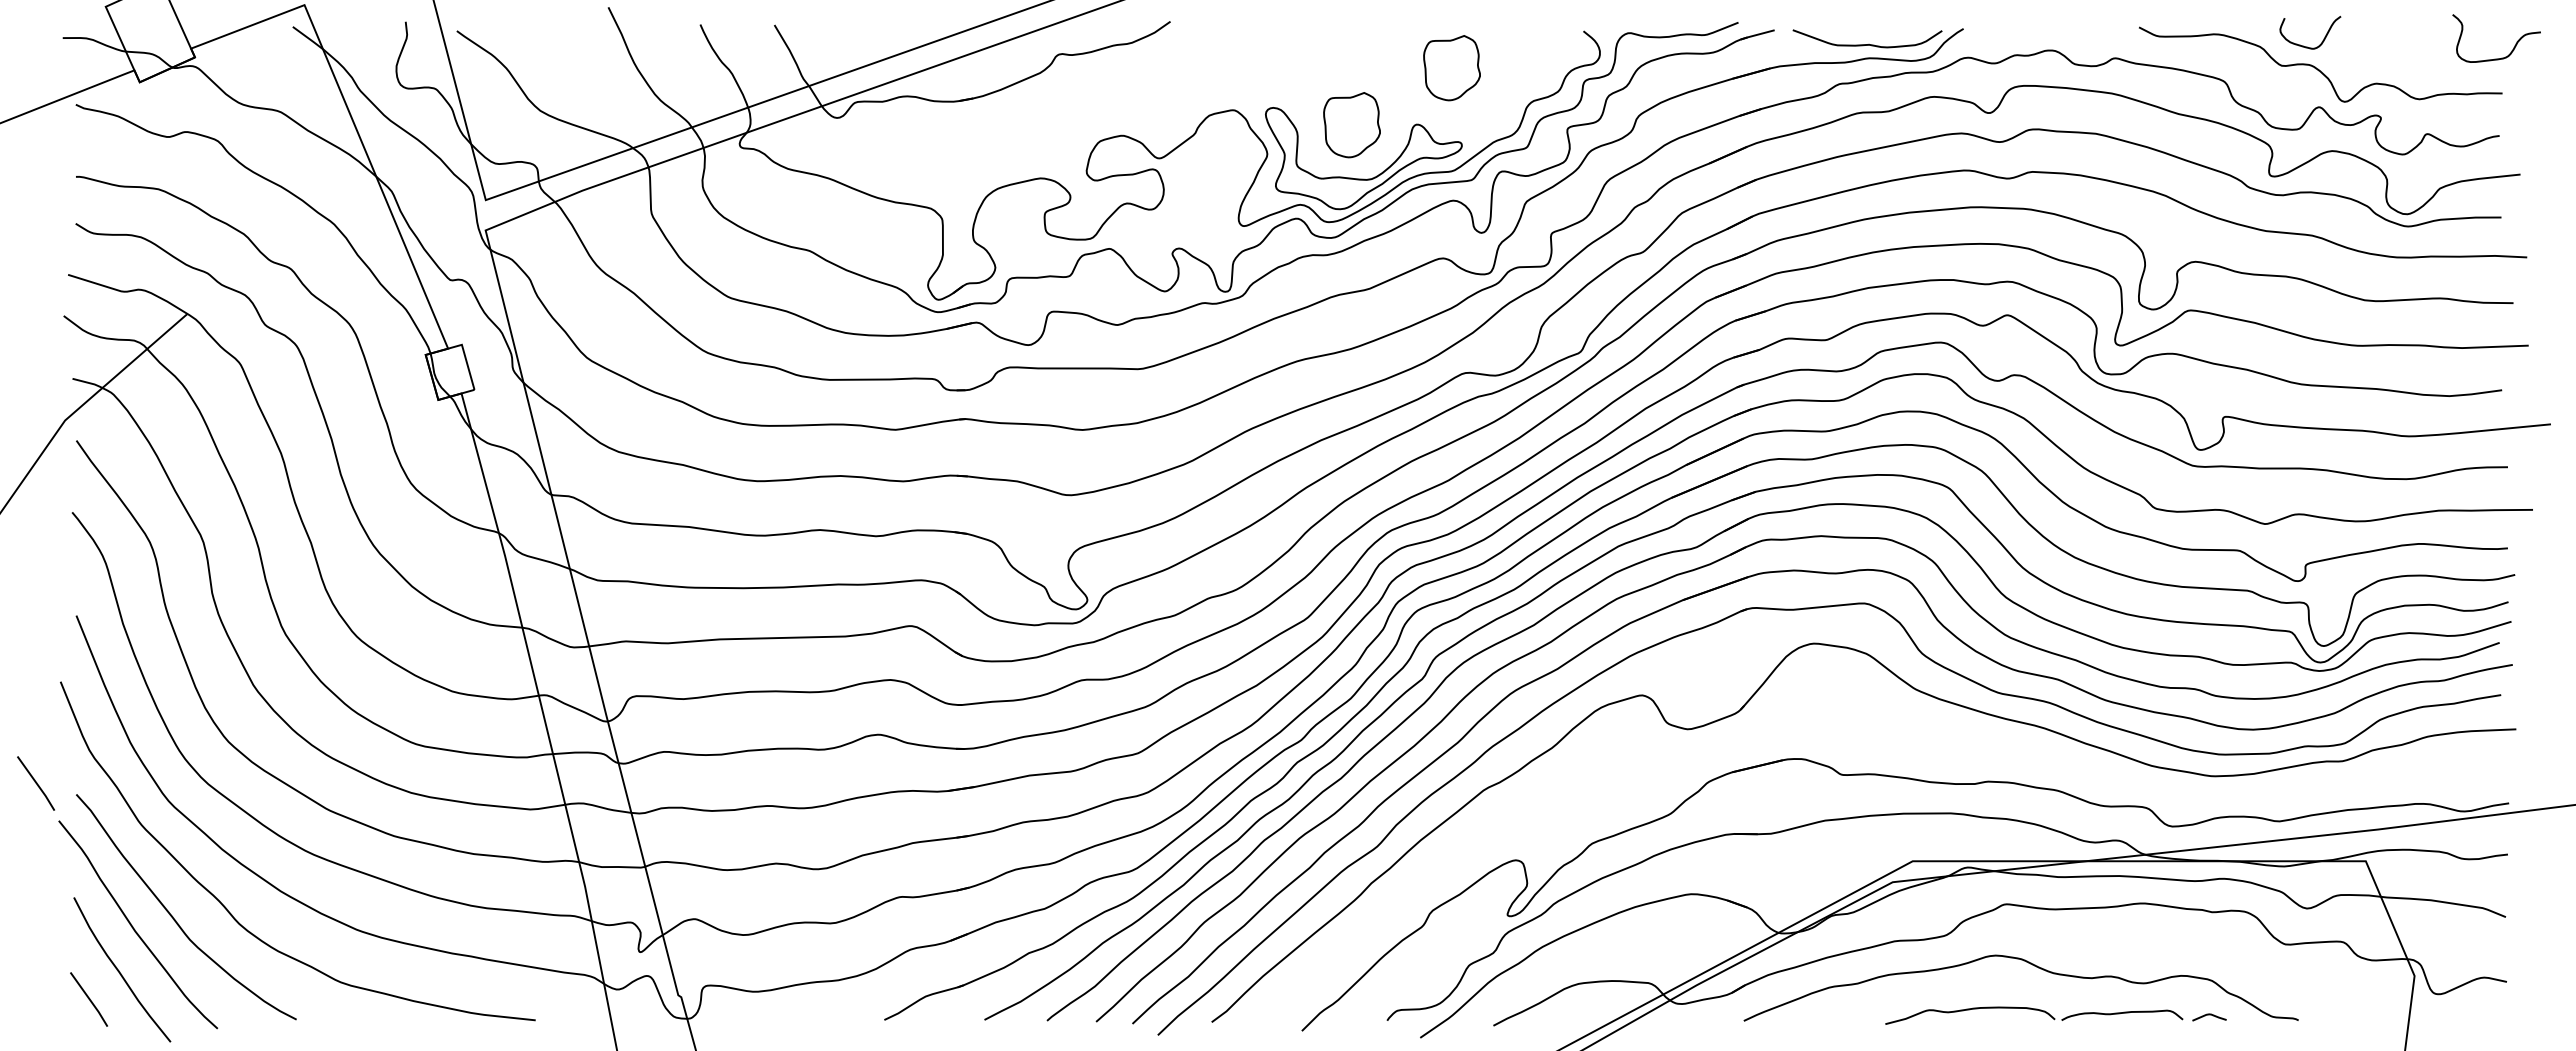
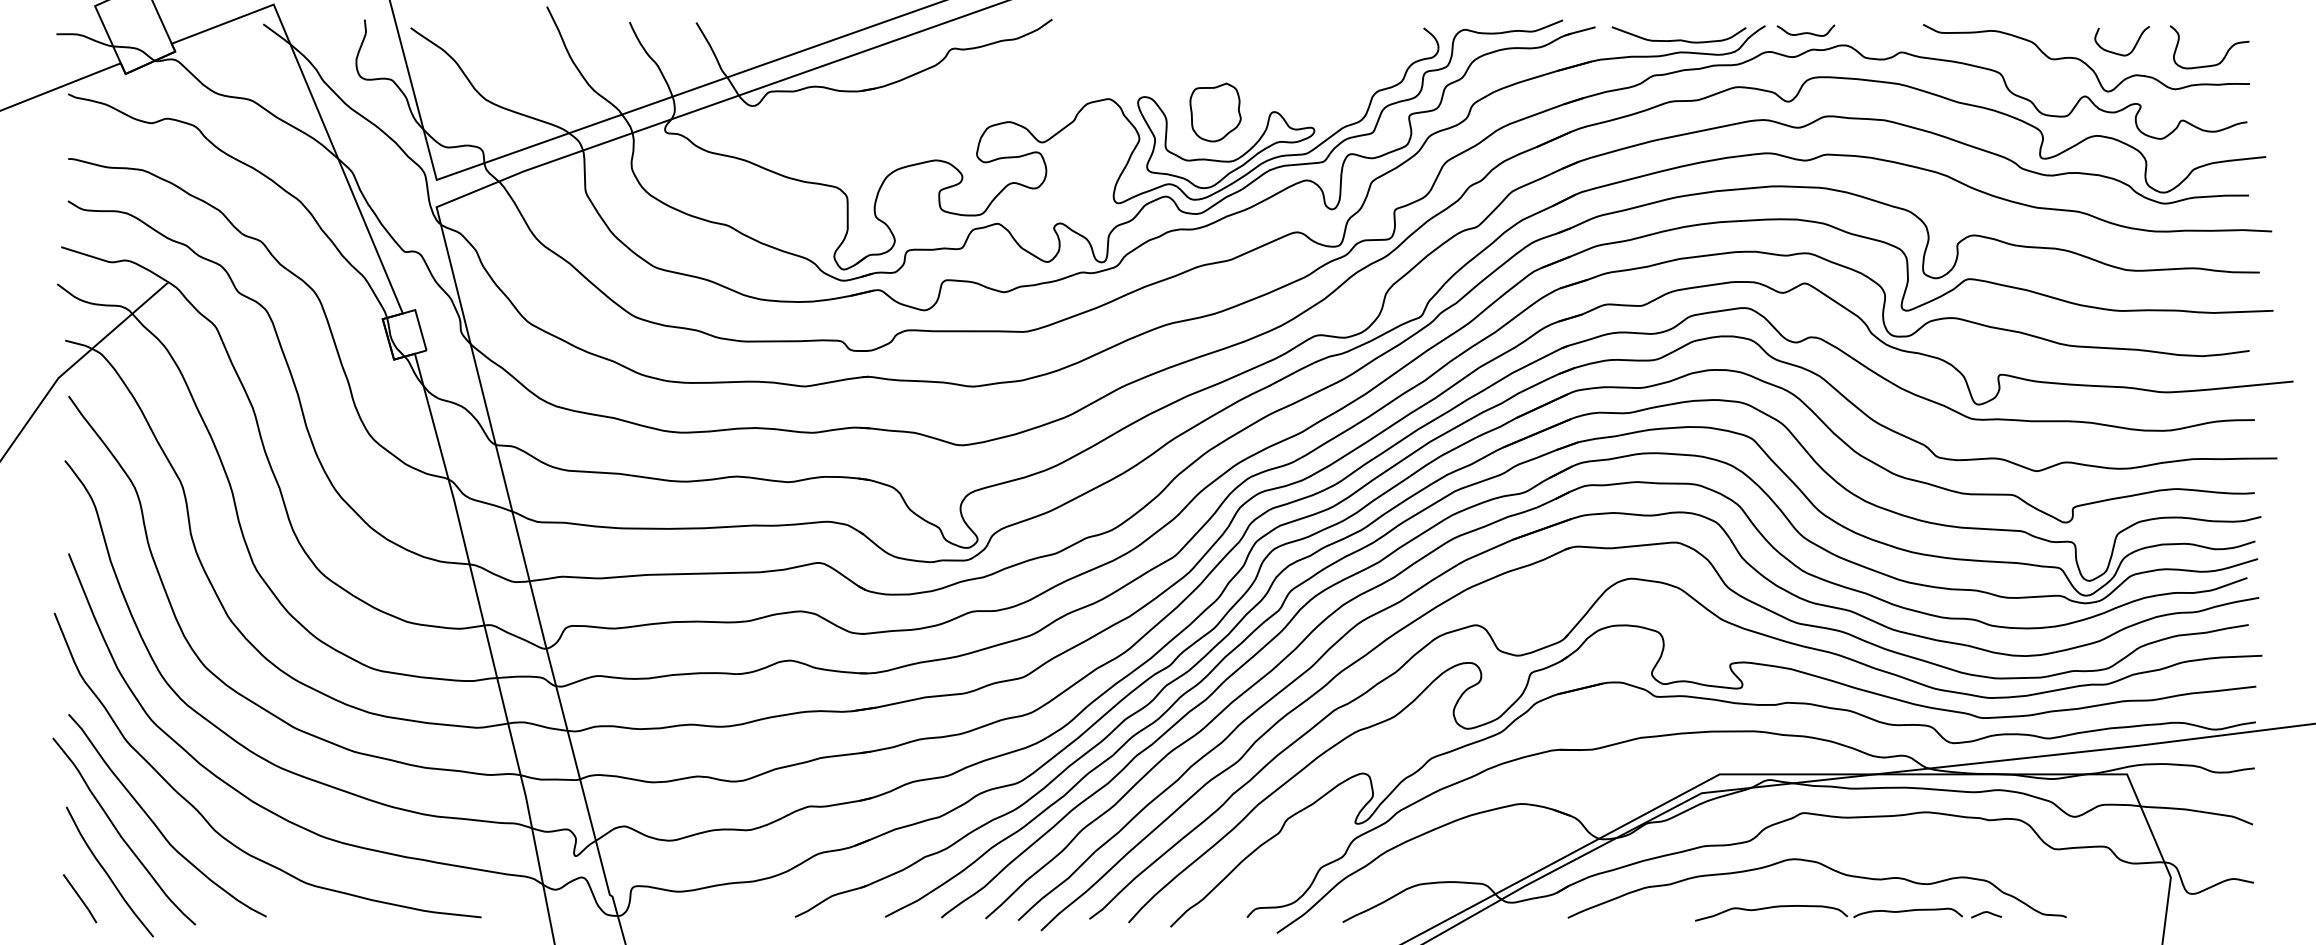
curve: (2009, 35) -> (1806, 31), added
curve: (2323, 38) -> (2133, 46), moved
curve: (2511, 50) -> (2222, 58), moved
part: (1451, 68) -> (1305, 61), removed
part: (1897, 763) -> (1706, 686), added
line: (35, 783) -> (31, 704), removed

